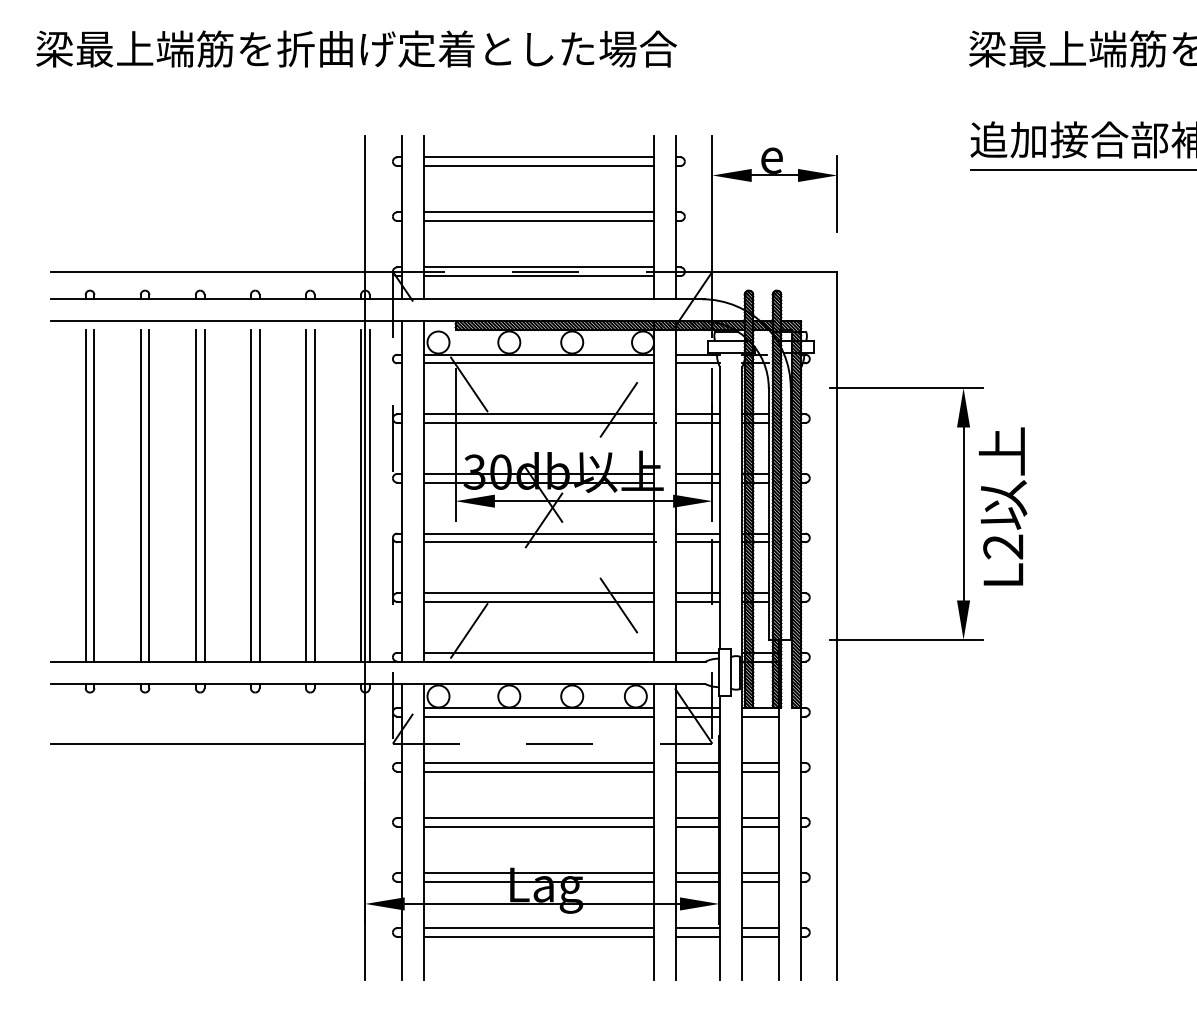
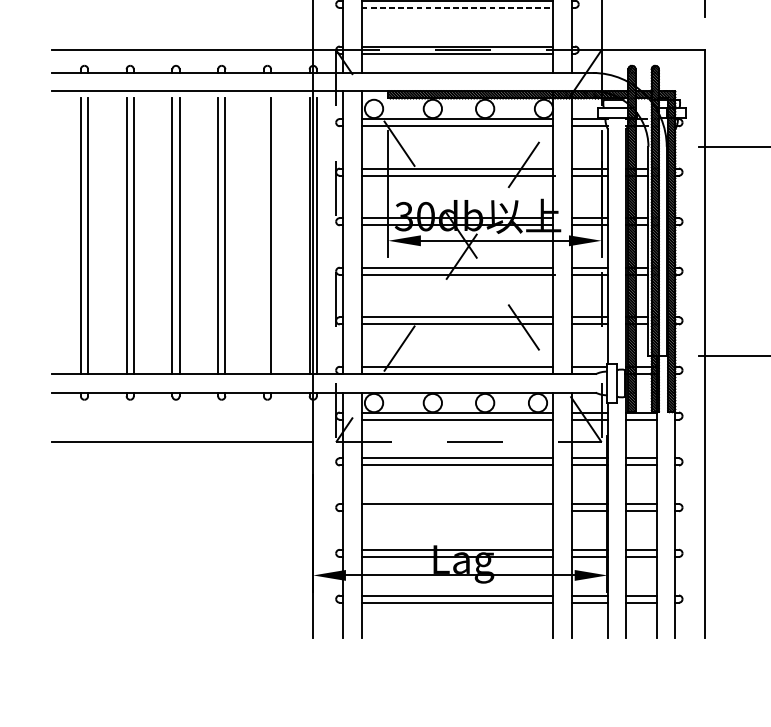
line: (539, 220) -> (457, 7), solid -> dashed
line: (305, 495) -> (263, 236), removed
line: (538, 826) -> (457, 511), removed

